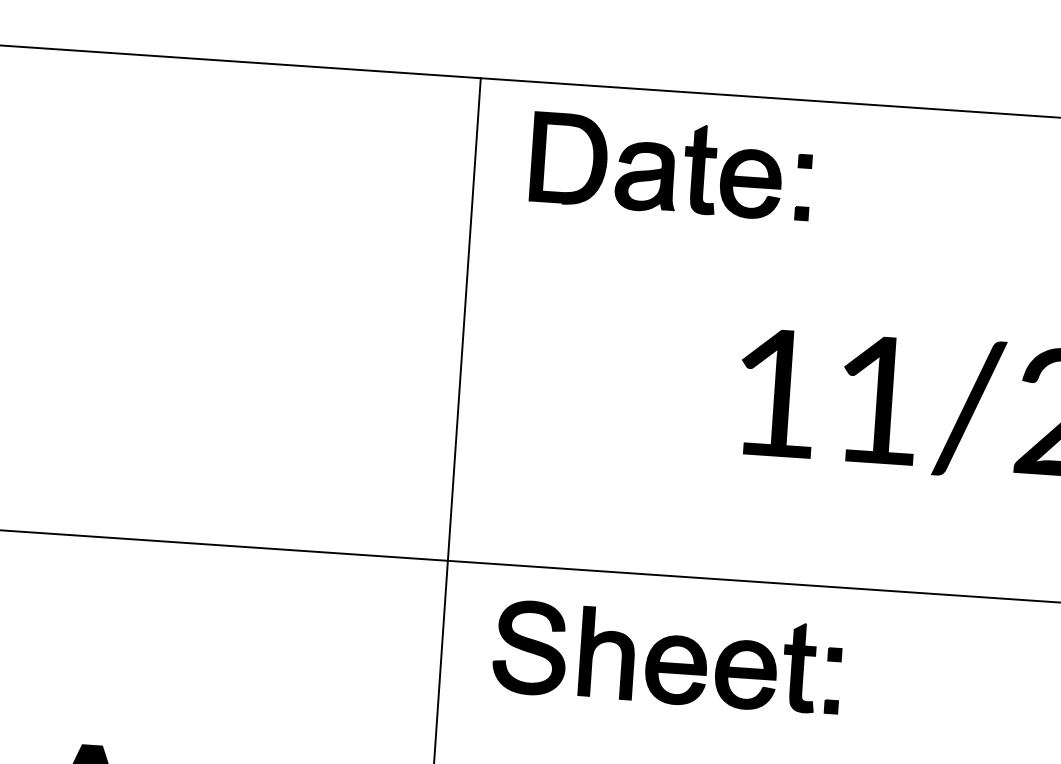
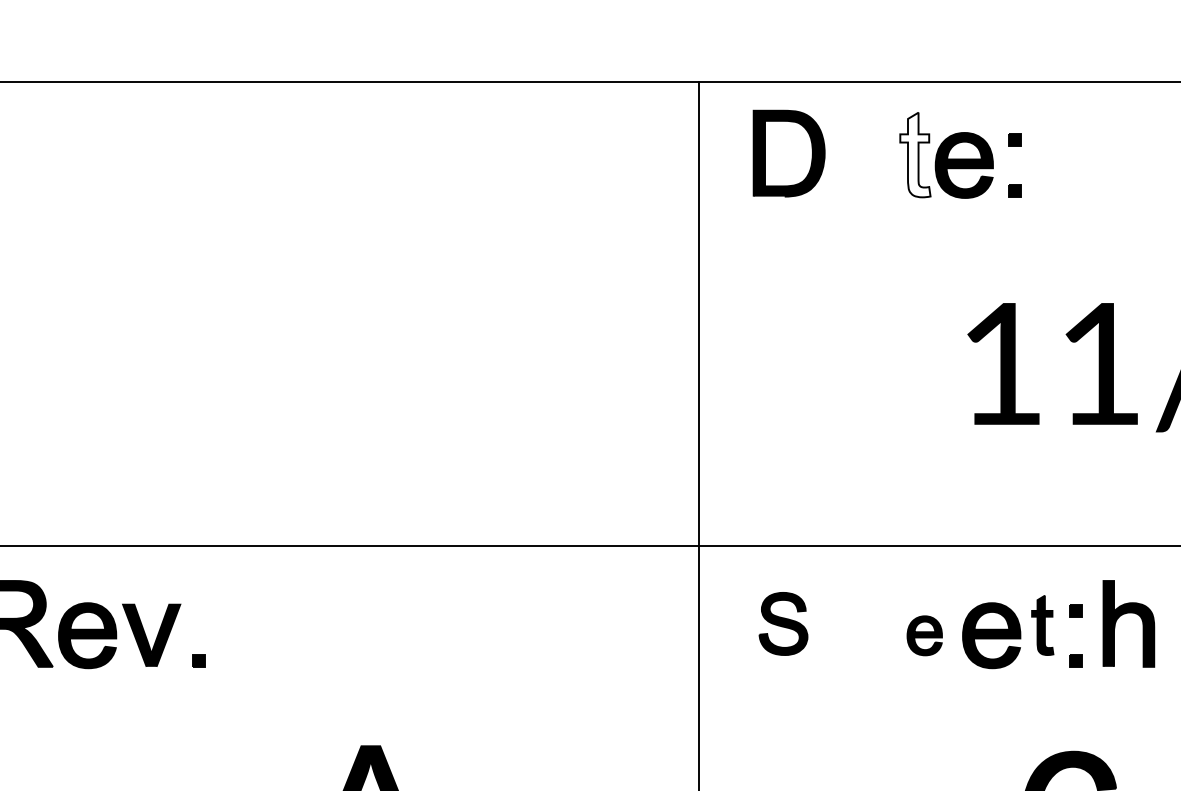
fill: (700, 169) -> (915, 154), removed
part: (645, 176) -> (863, 165), removed
part: (604, 643) -> (1125, 614), moved
part: (530, 647) -> (783, 623), size x0.7
part: (799, 667) -> (1042, 625), size x0.7
part: (676, 669) -> (924, 635), size x0.6

